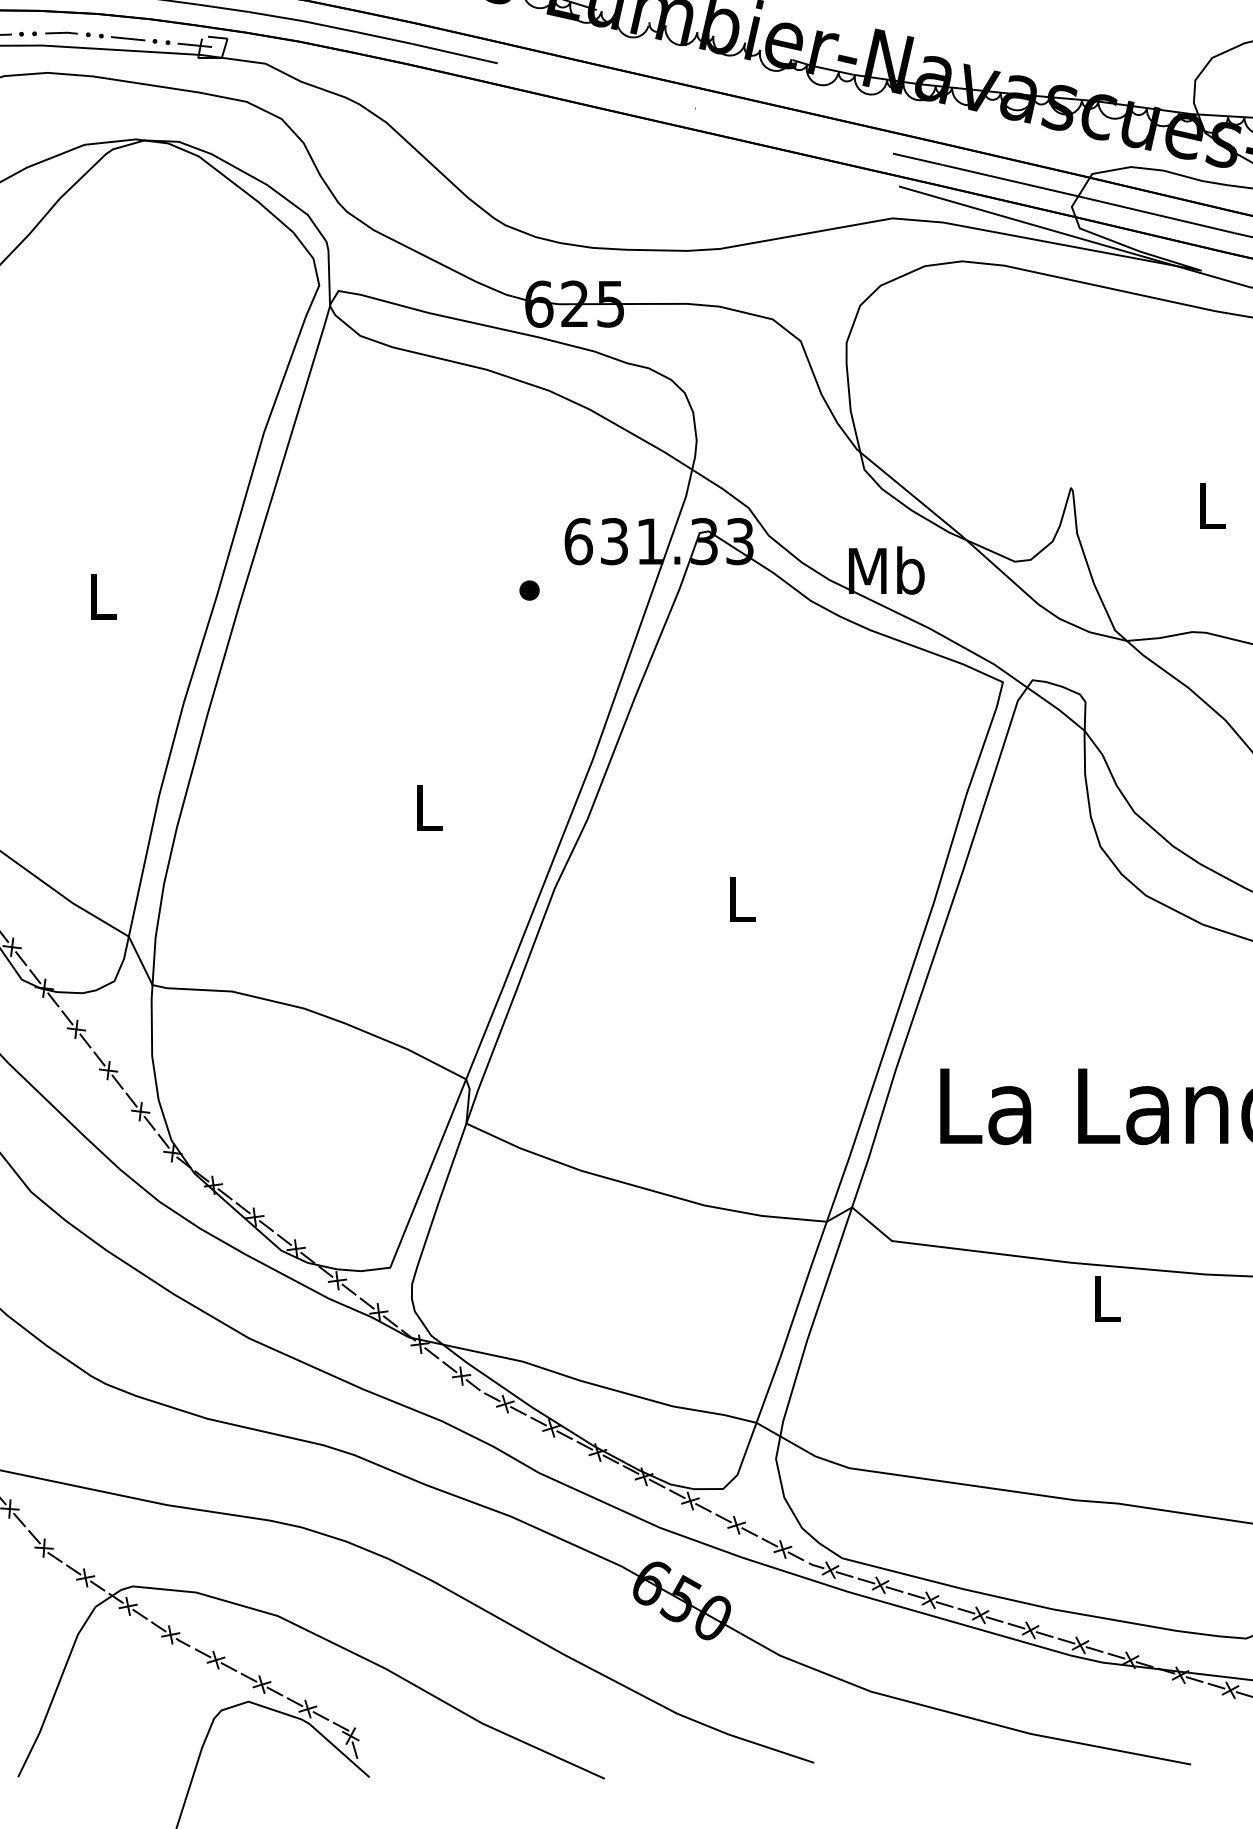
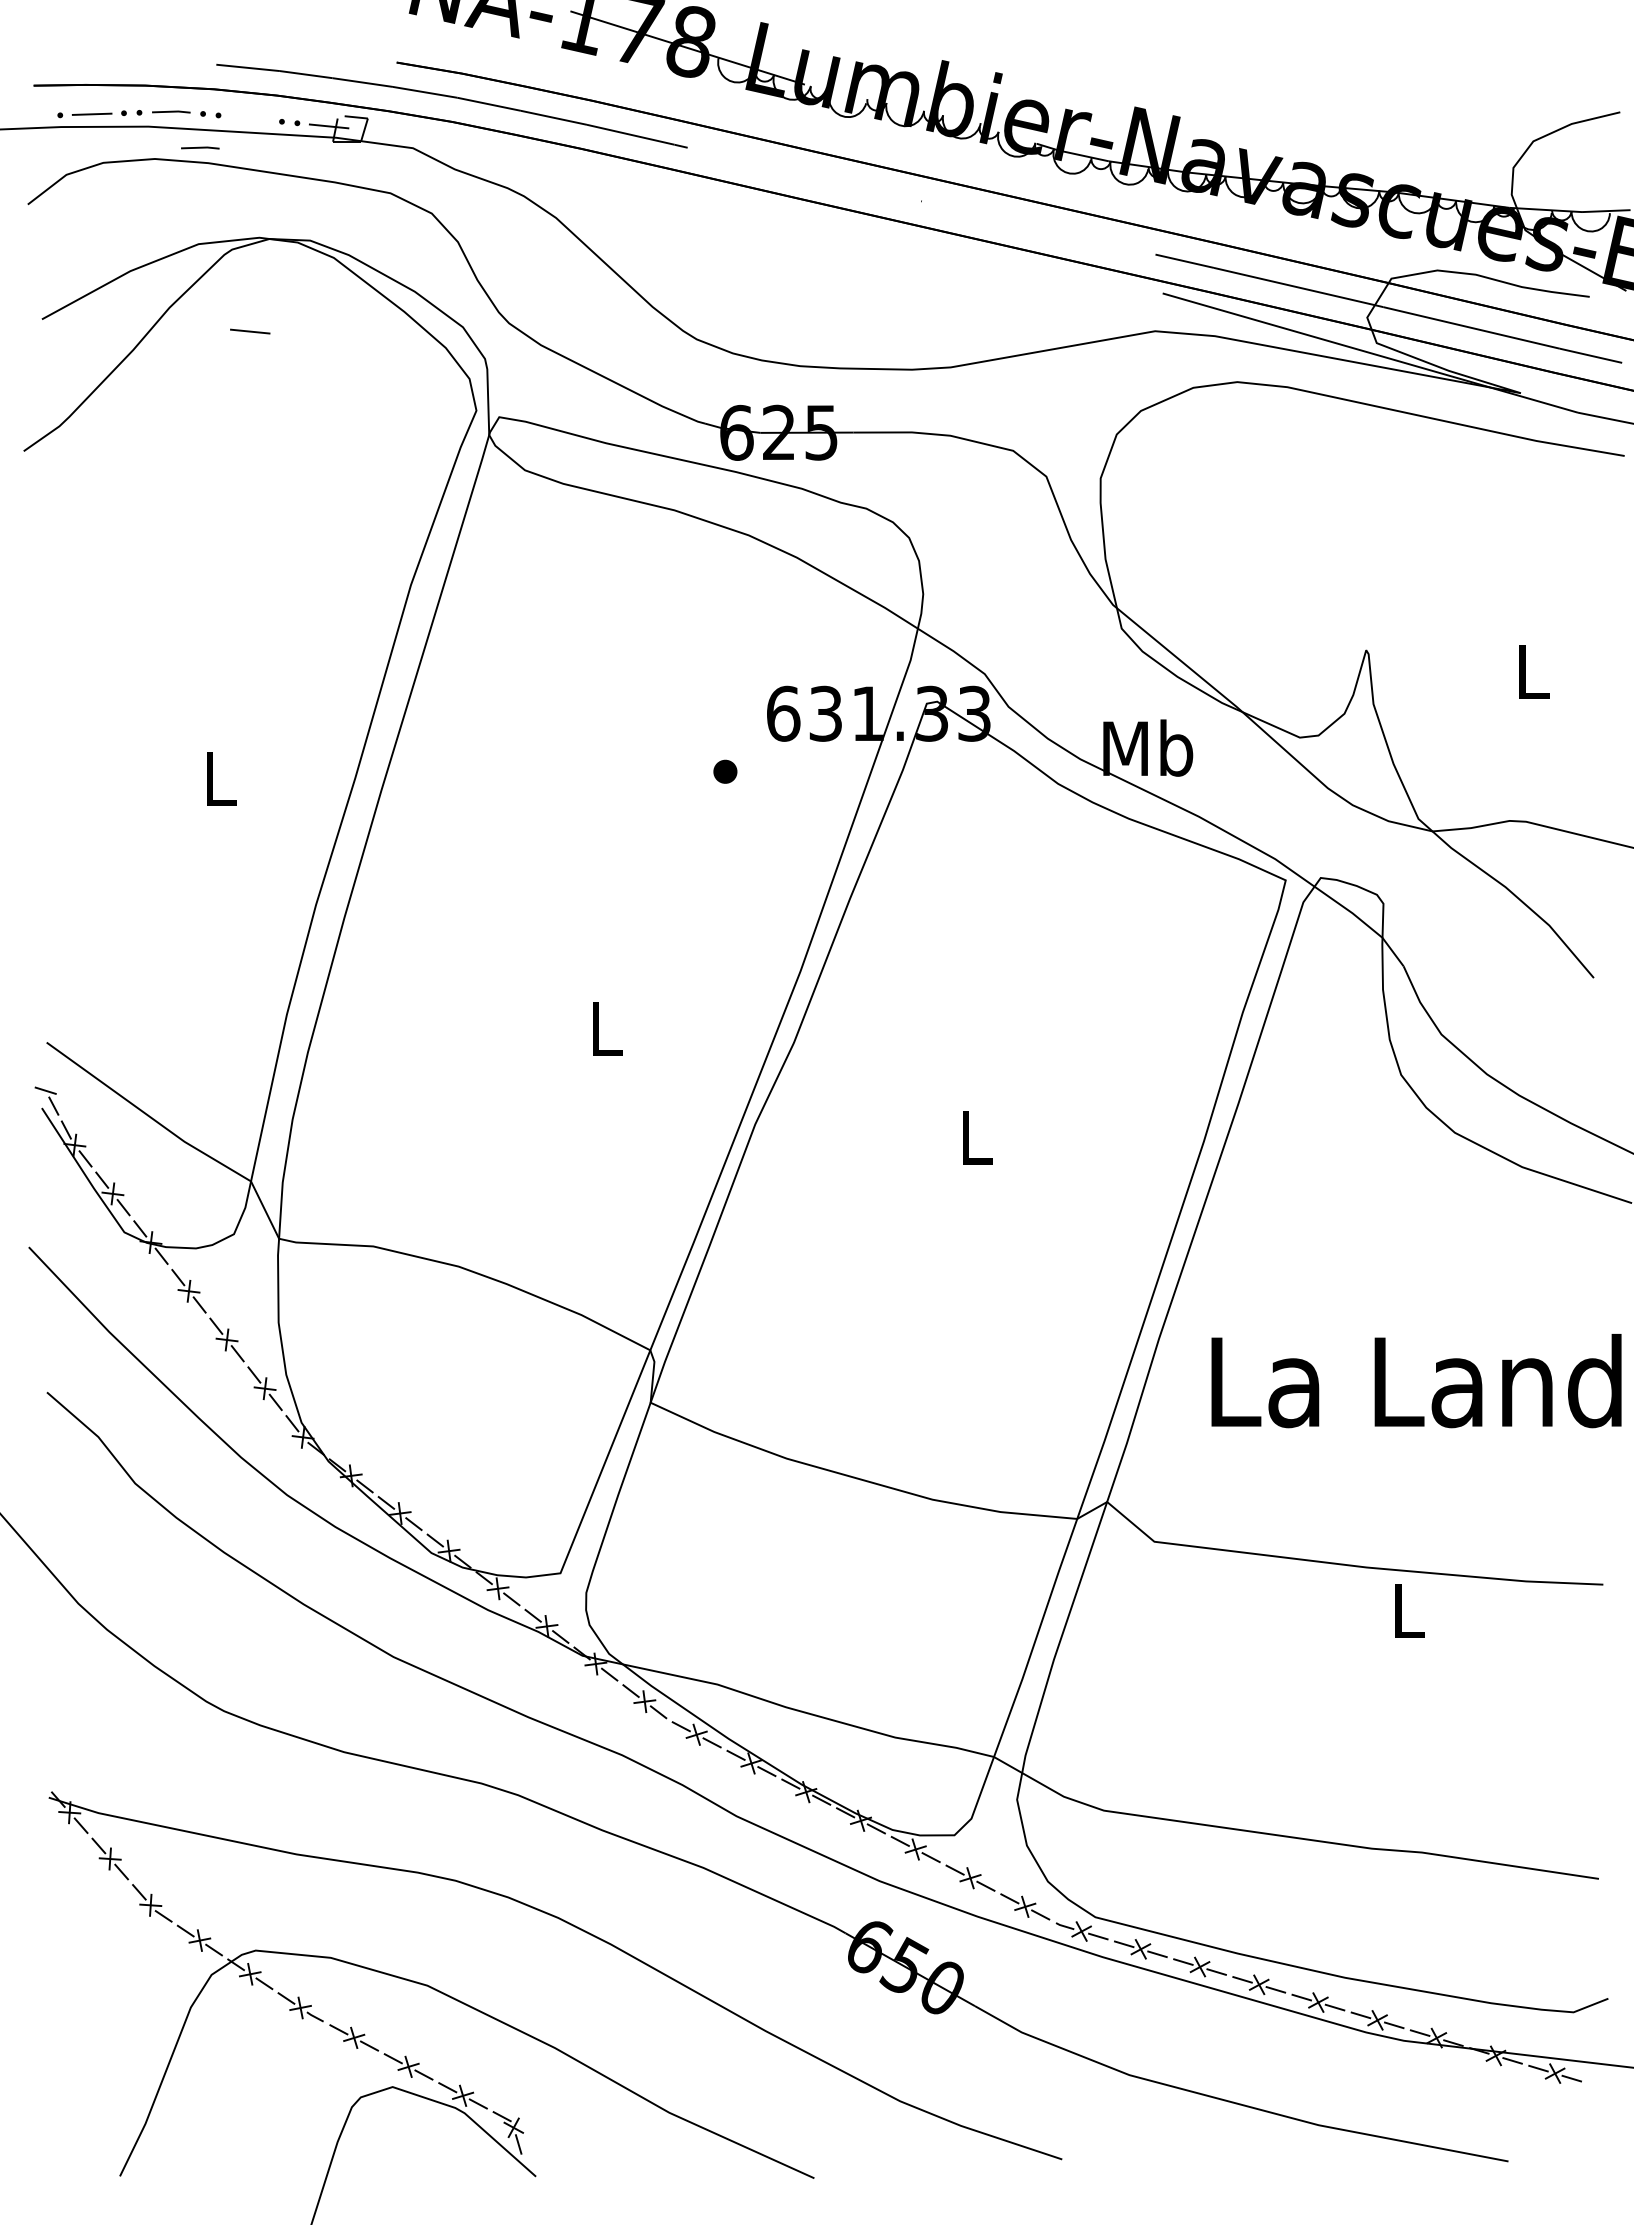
line: (128, 38) -> (250, 331), moved
line: (86, 63) -> (200, 147), added

